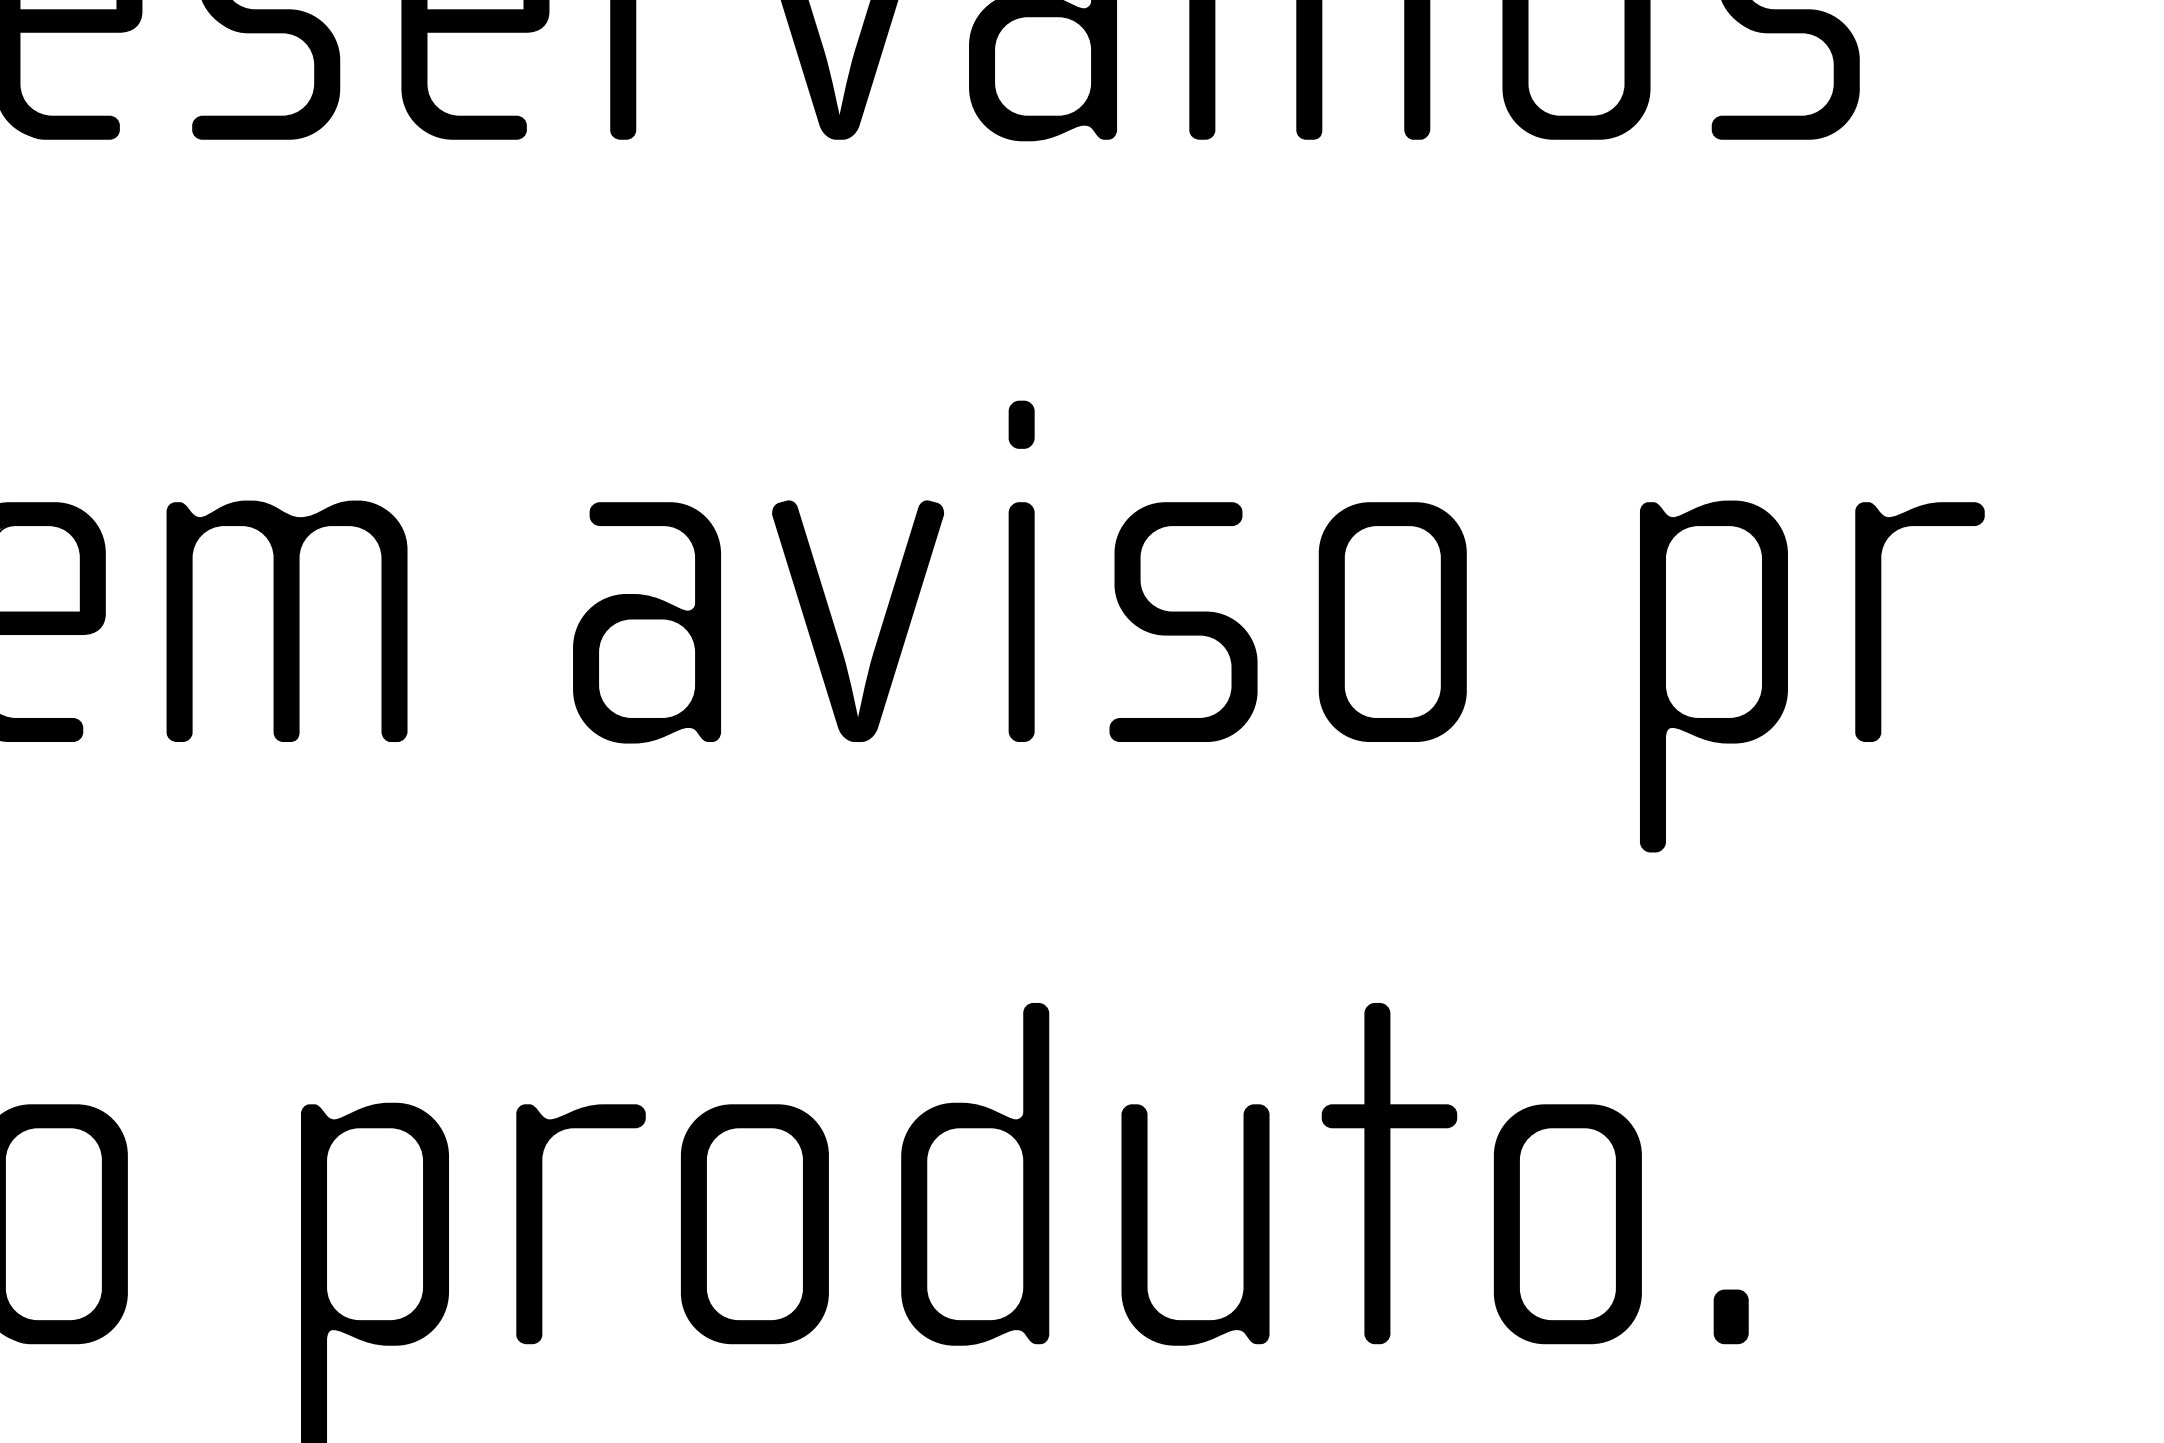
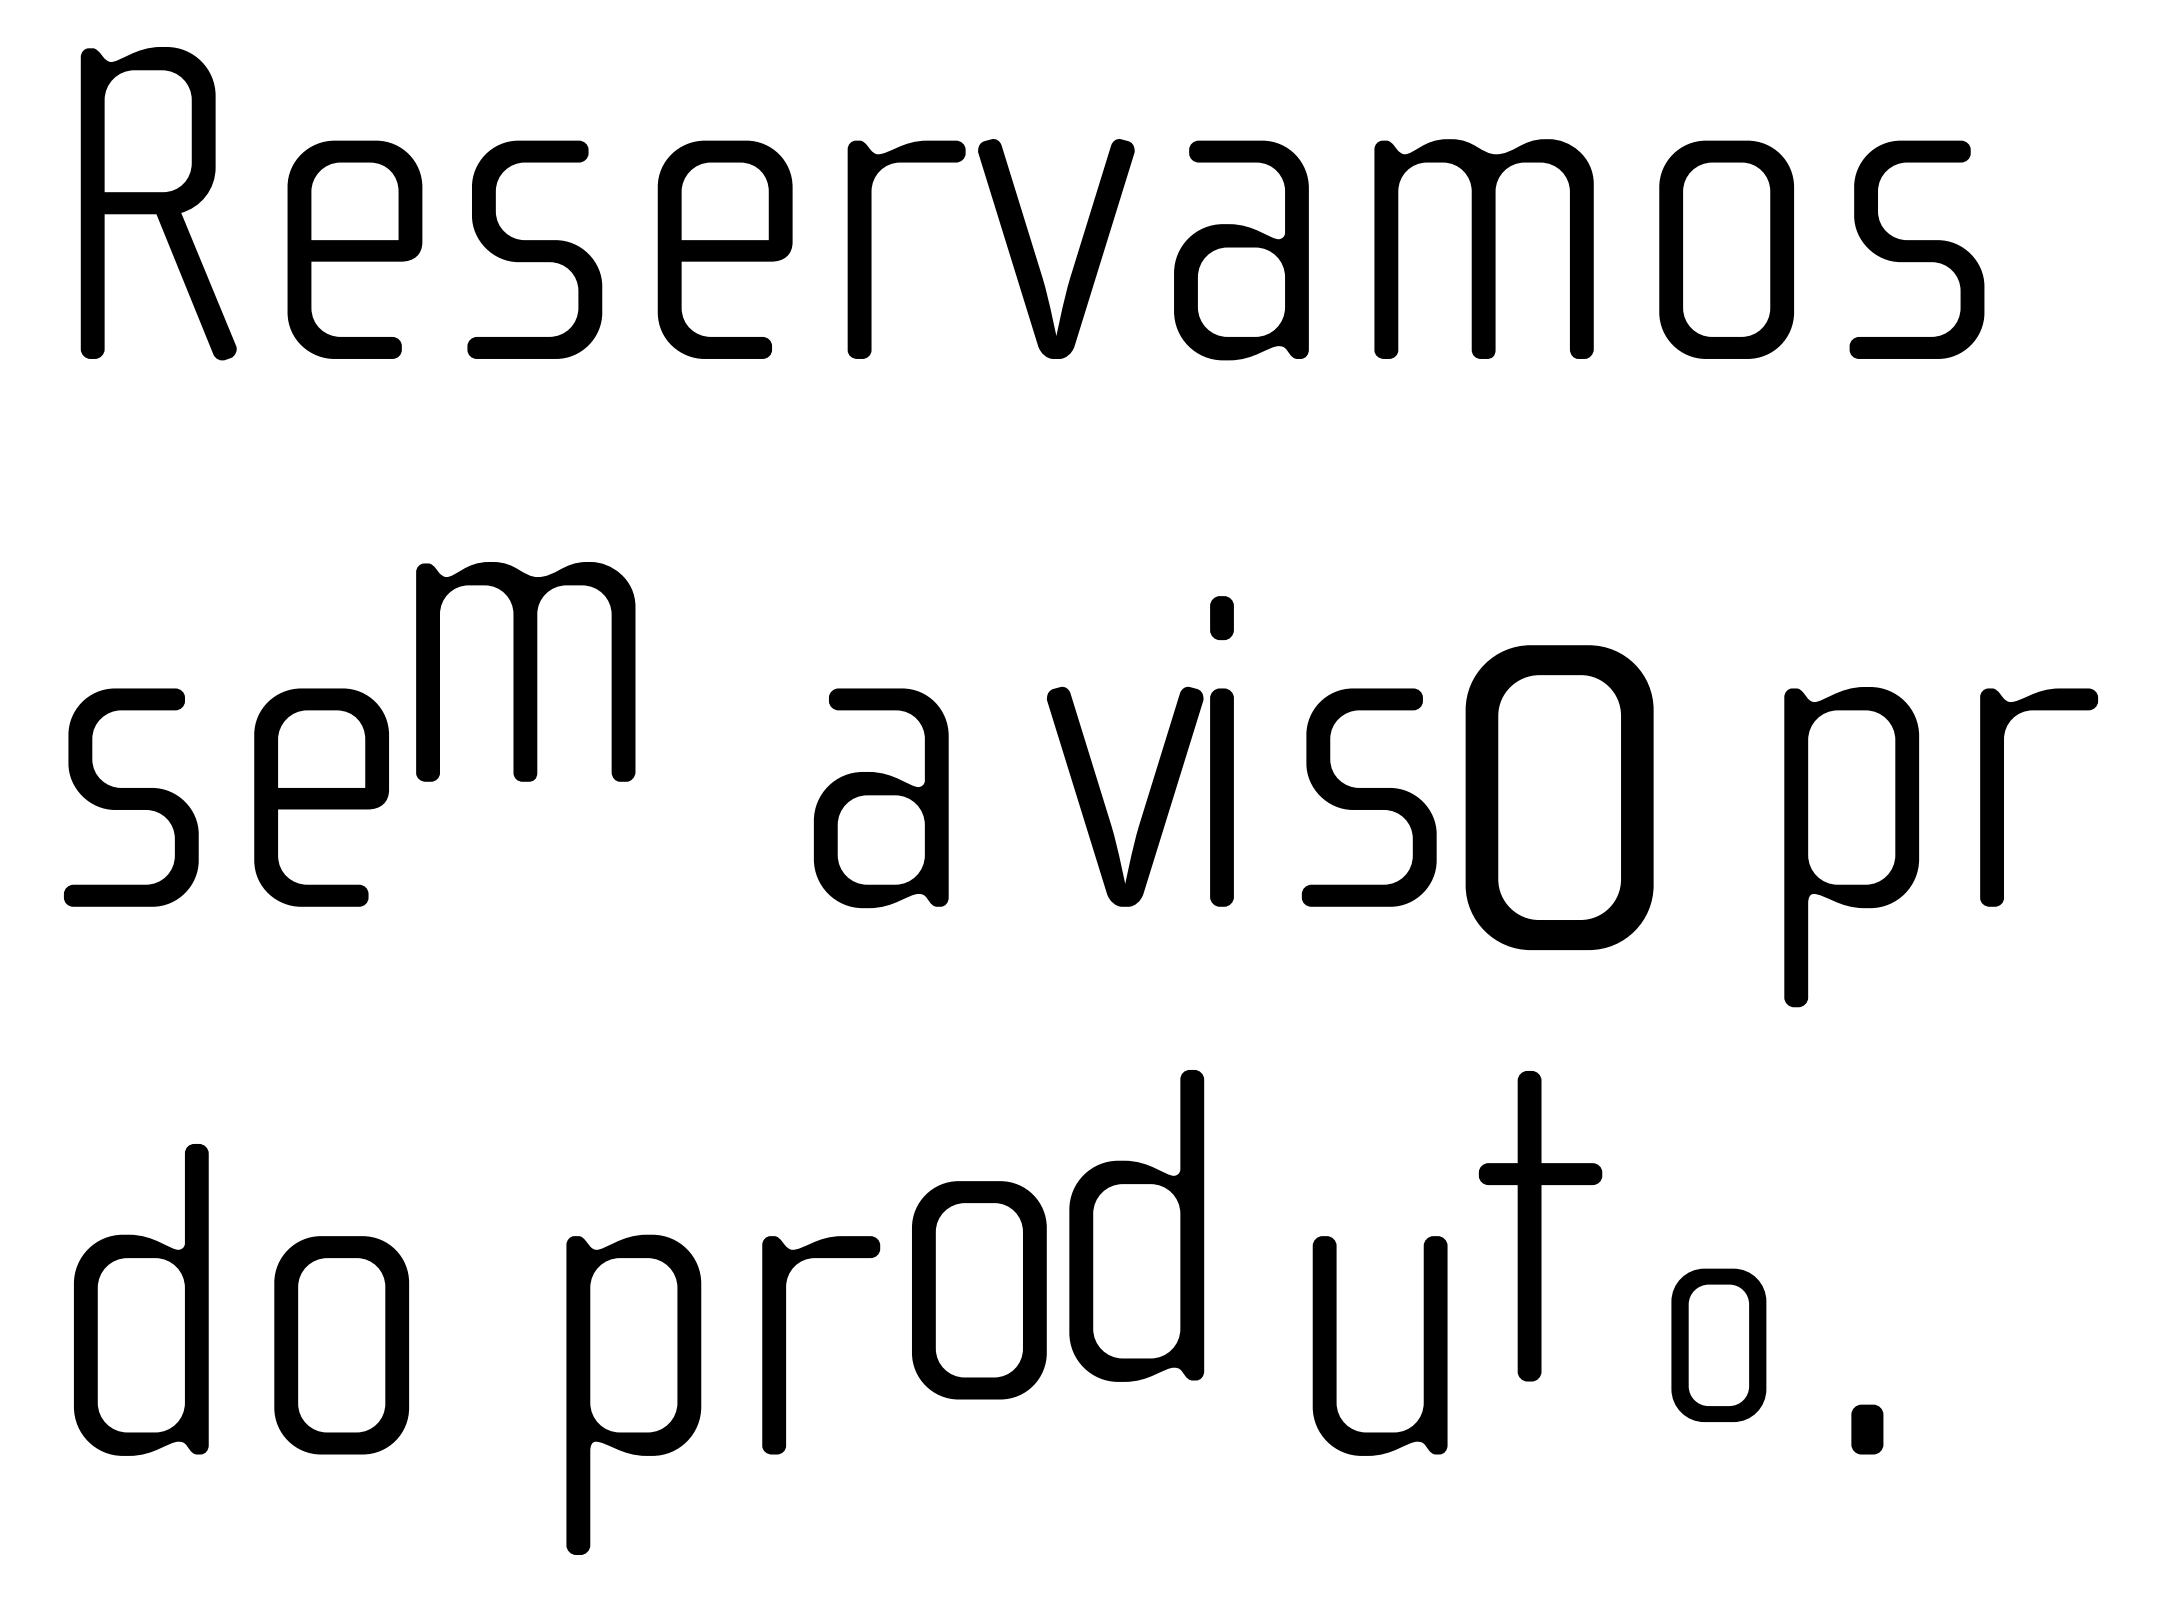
part: (286, 620) -> (525, 671), moved
part: (1392, 621) -> (1559, 797), size x1.4
part: (881, 625) -> (1146, 800), moved
part: (974, 1173) -> (1136, 1225), moved
part: (1389, 1173) -> (1540, 1226), moved
part: (755, 1224) -> (979, 1290), moved
part: (1567, 1224) -> (1718, 1345), size x0.7

